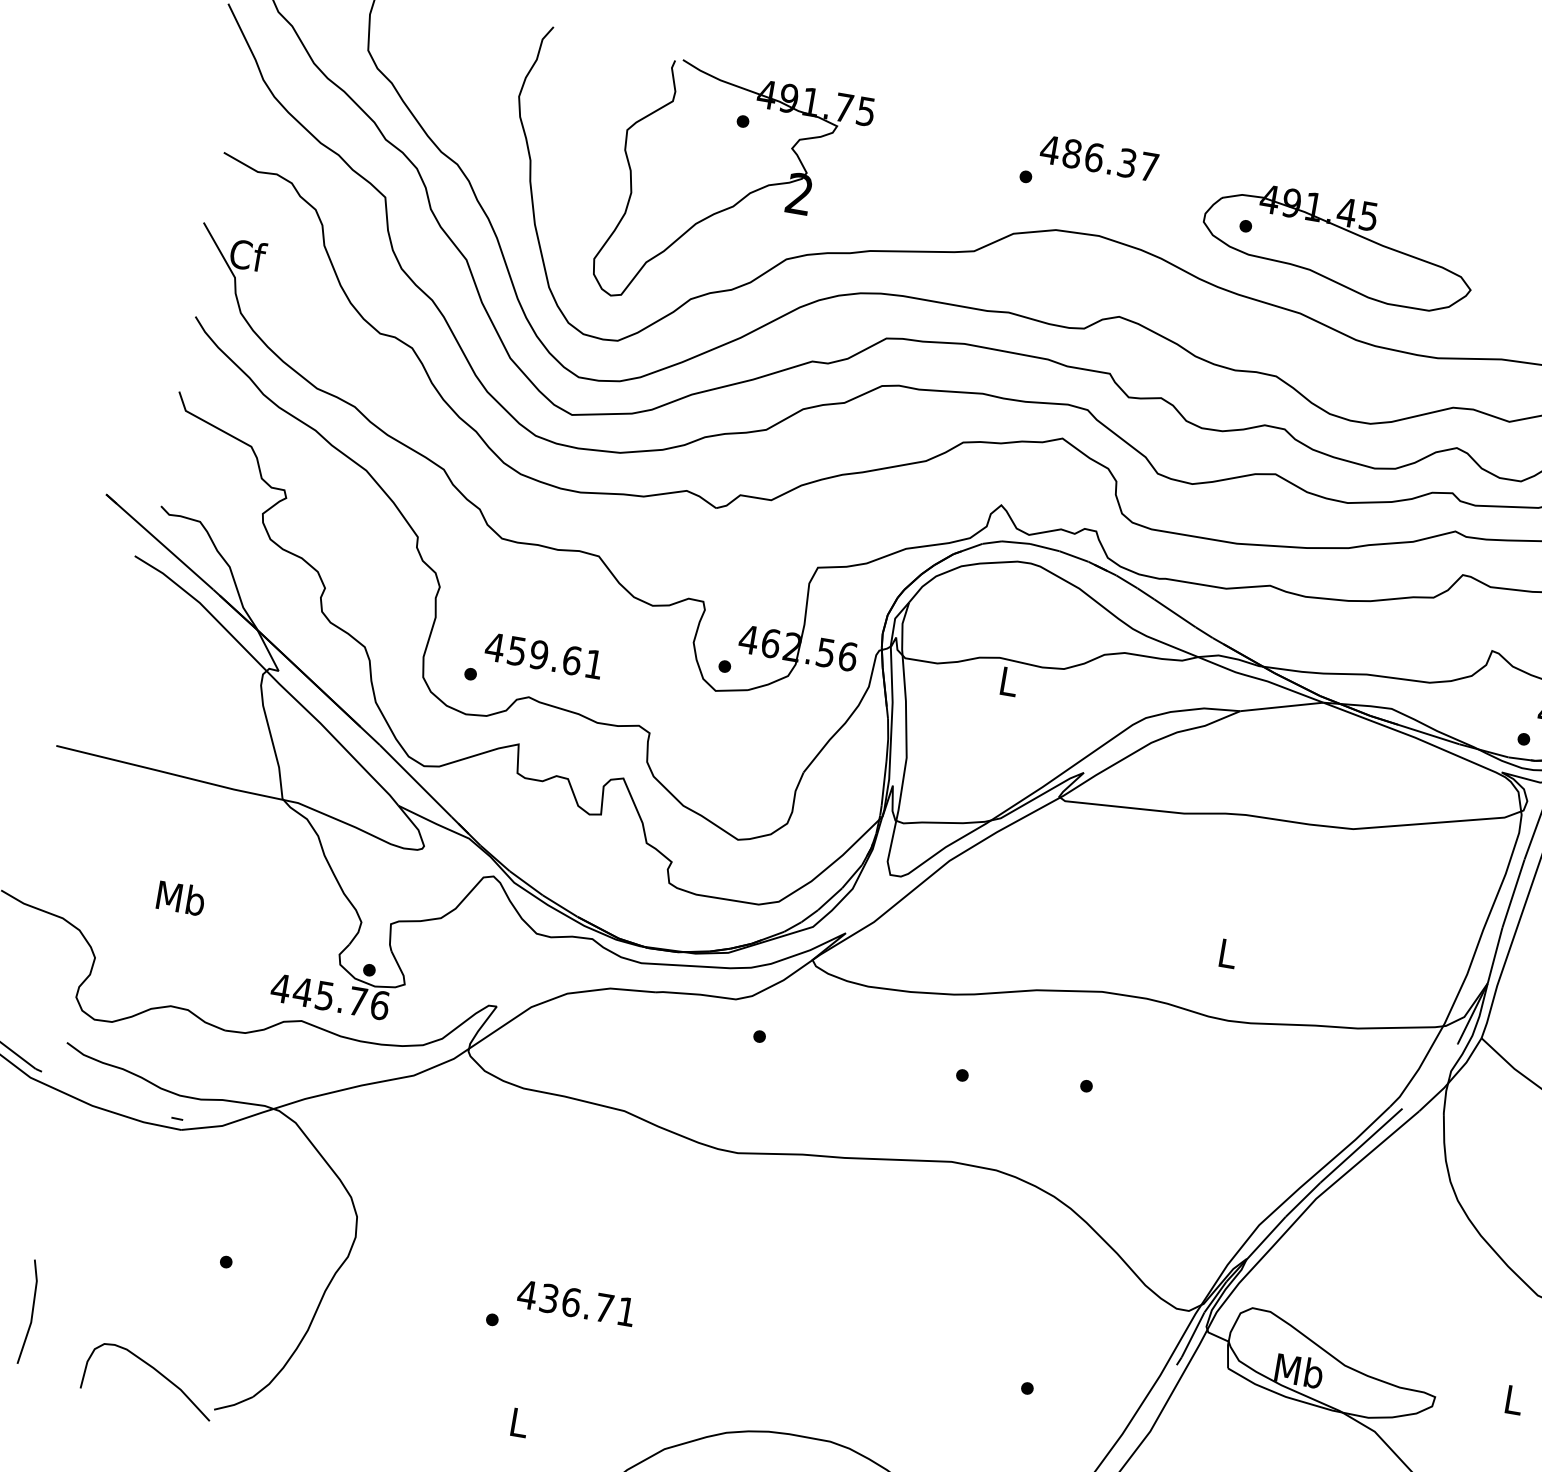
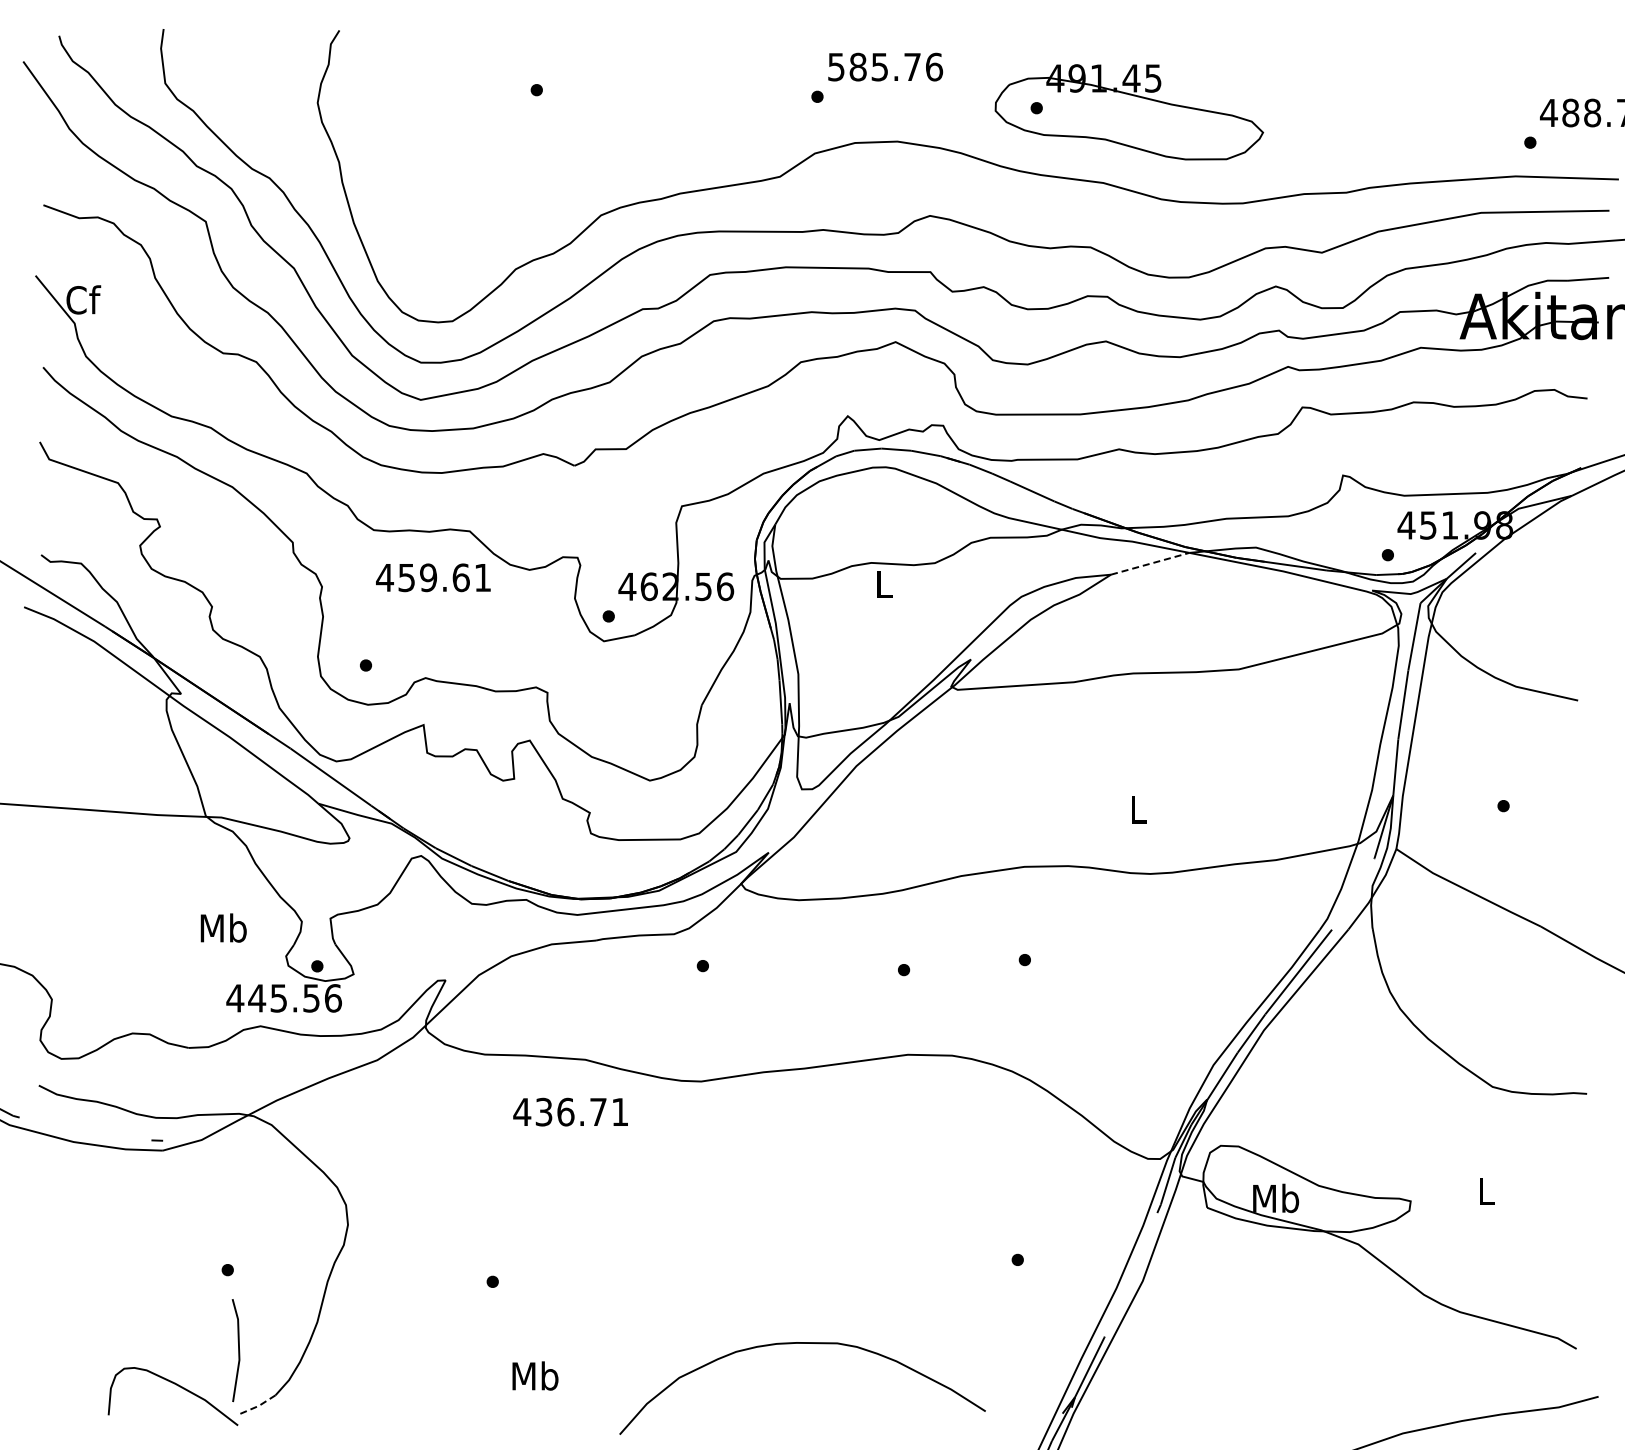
text: (1099, 157) -> (885, 66), 486.37 -> 585.76
part: (739, 200) -> (546, 166), removed
text: (544, 655) -> (433, 577), moved
line: (1282, 706) -> (1150, 563), solid -> dashed
text: (180, 897) -> (223, 927), moved
text: (357, 1001) -> (311, 998), 445.76 -> 445.56
text: (576, 1302) -> (570, 1111), moved
line: (31, 1312) -> (238, 1350), moved
line: (233, 1404) -> (258, 1405), solid -> dashed
text: (519, 1421) -> (535, 1375), L -> Mb

